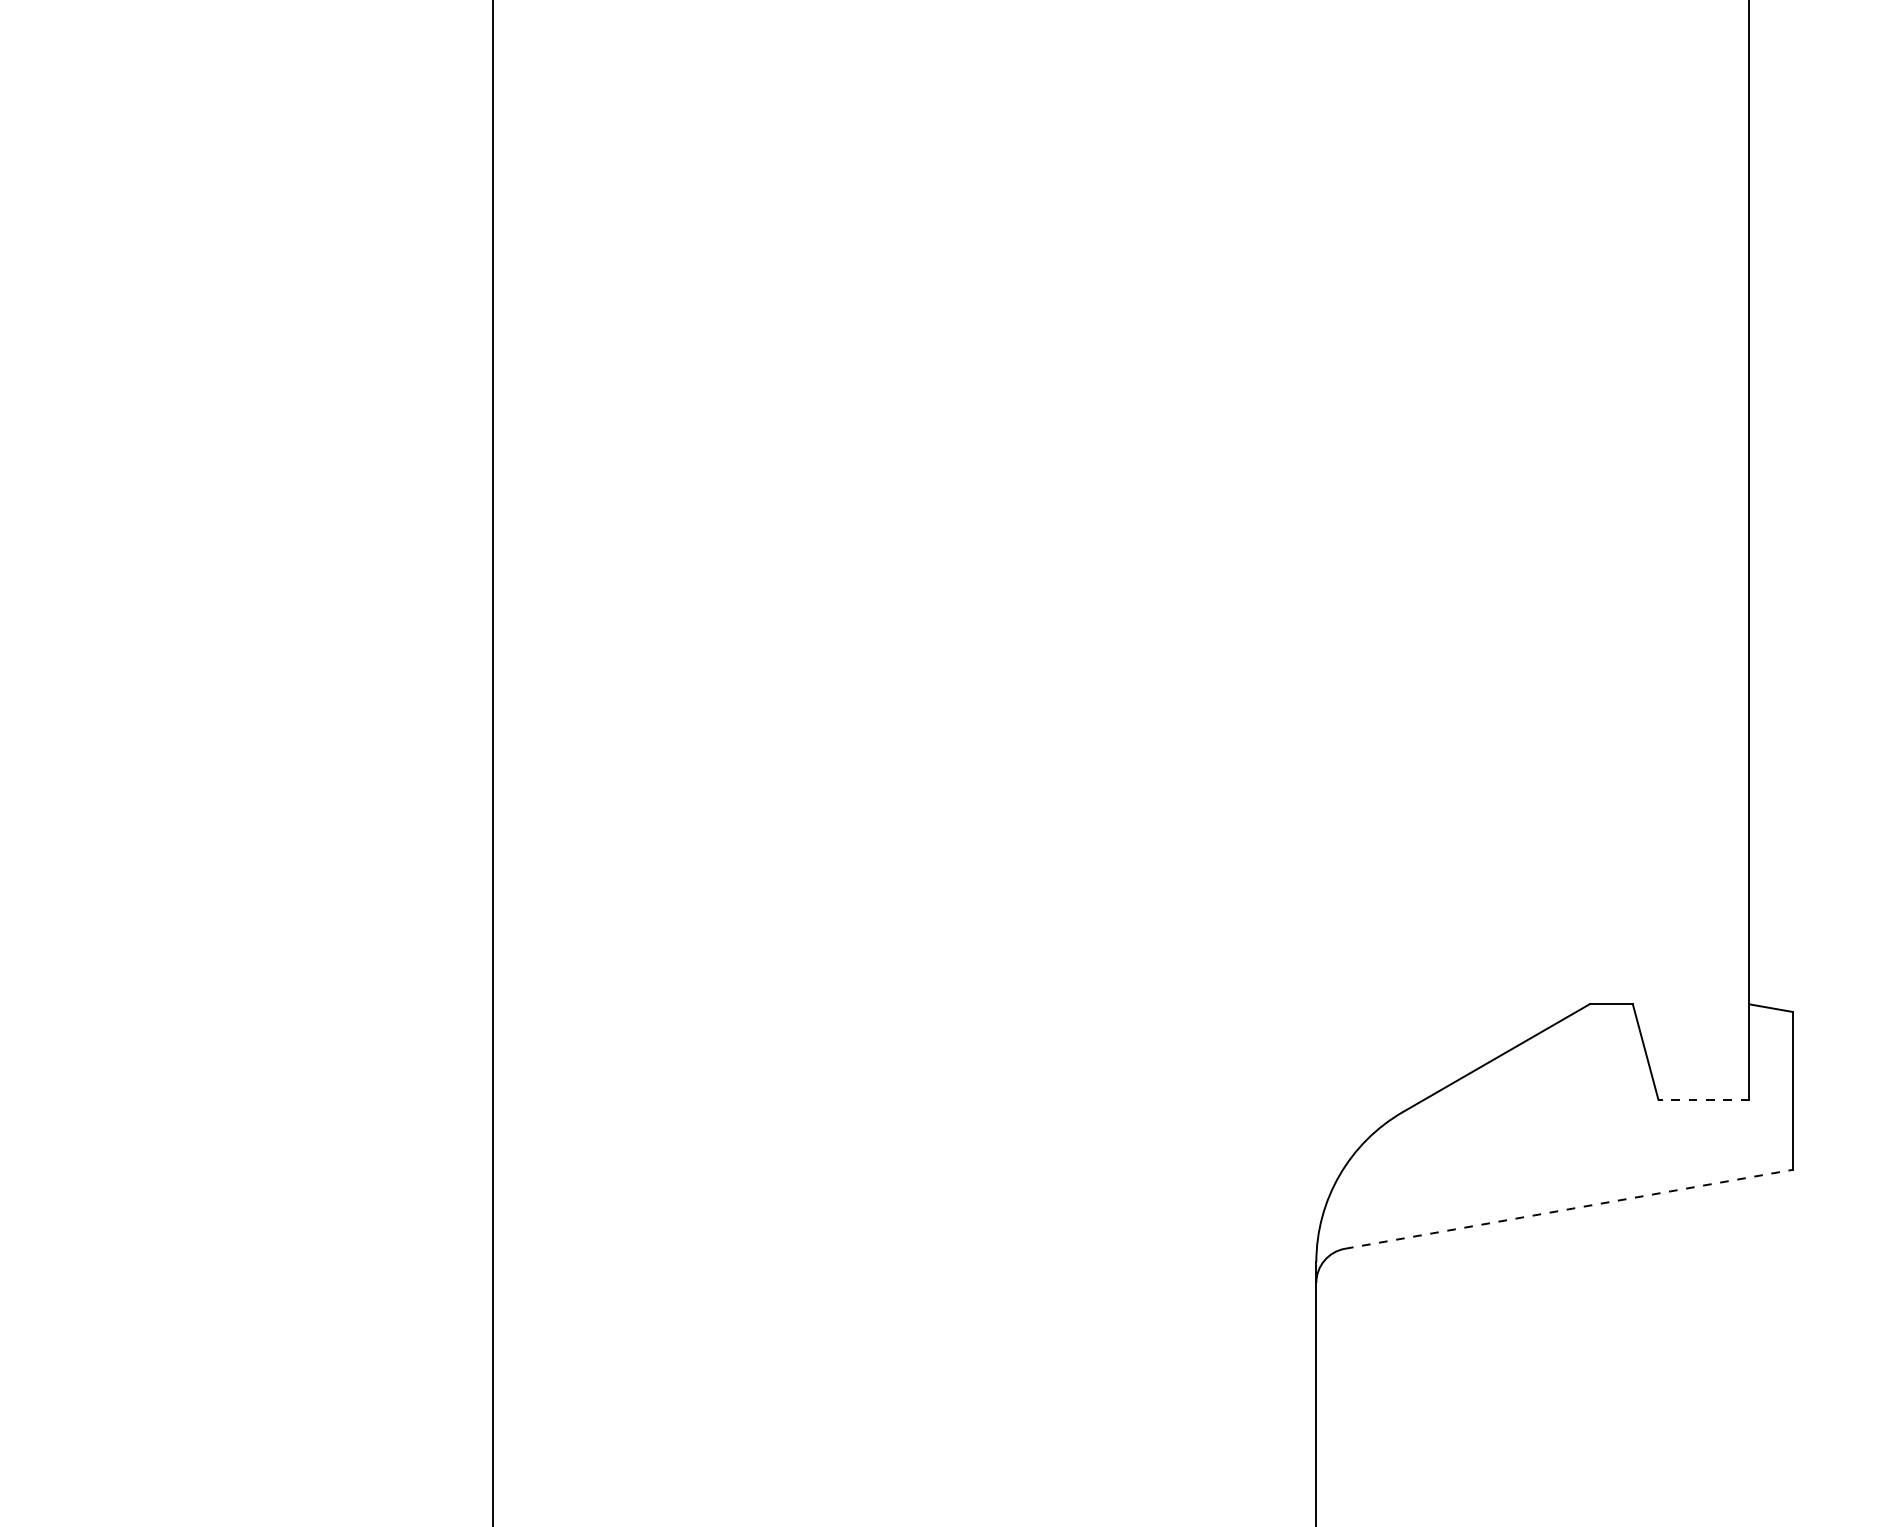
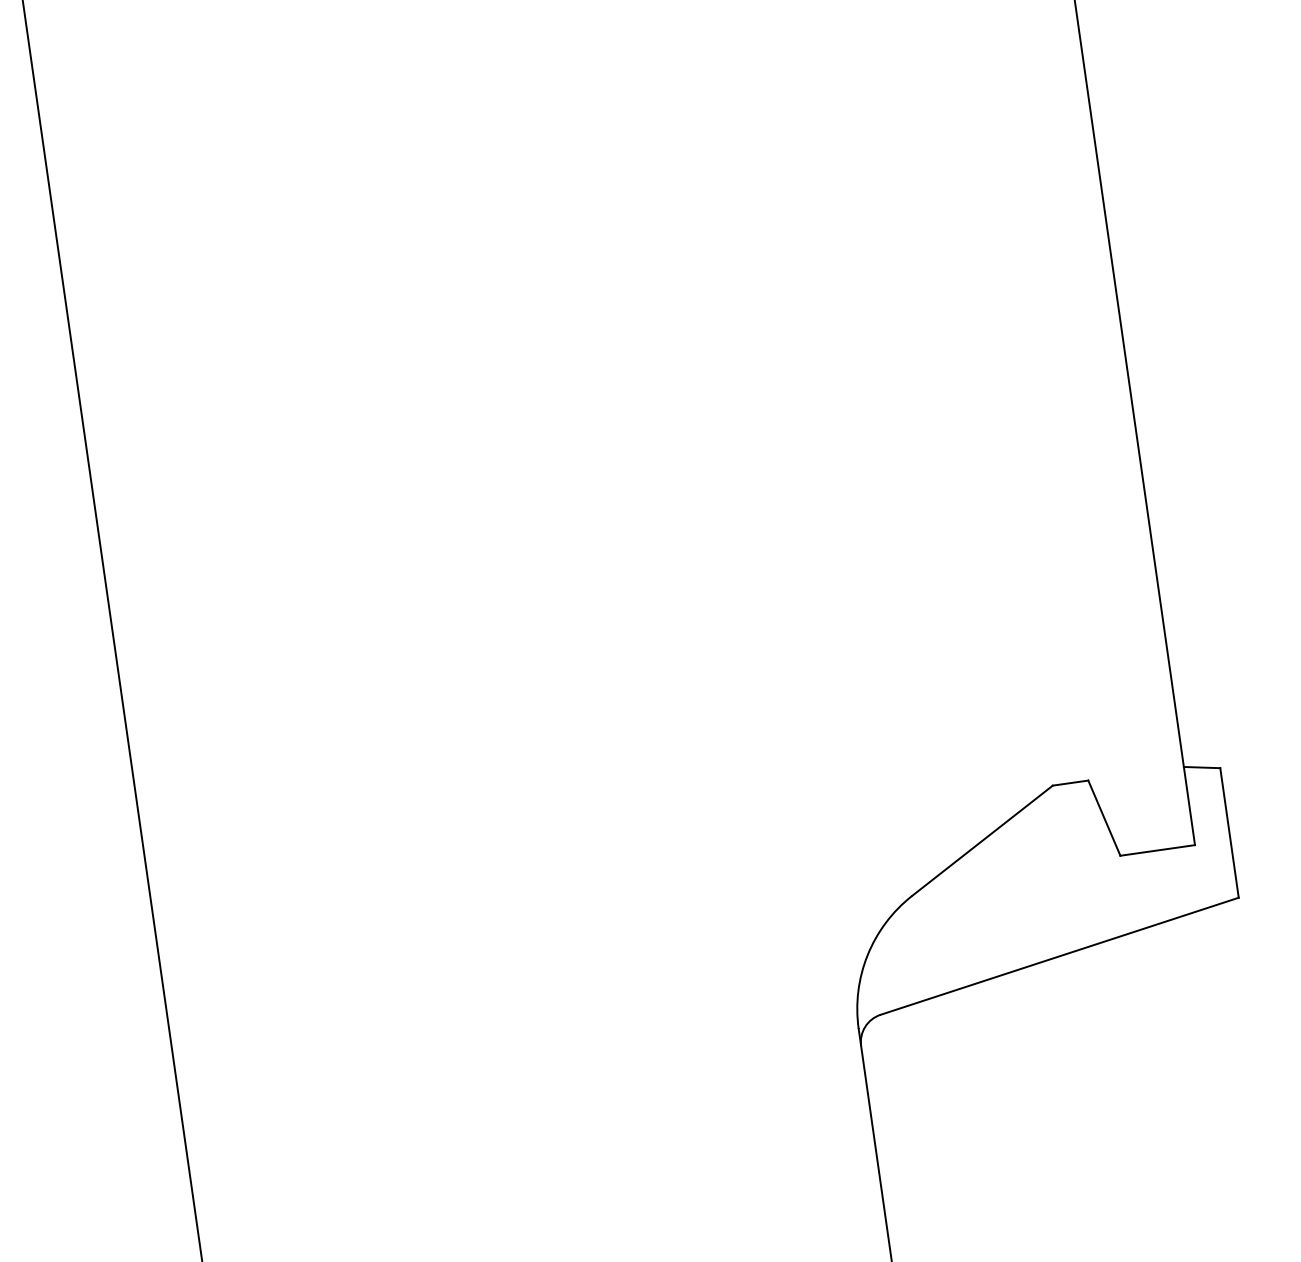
line: (1703, 1099) -> (1157, 850), dashed -> solid
line: (1569, 1209) -> (1060, 956), dashed -> solid

